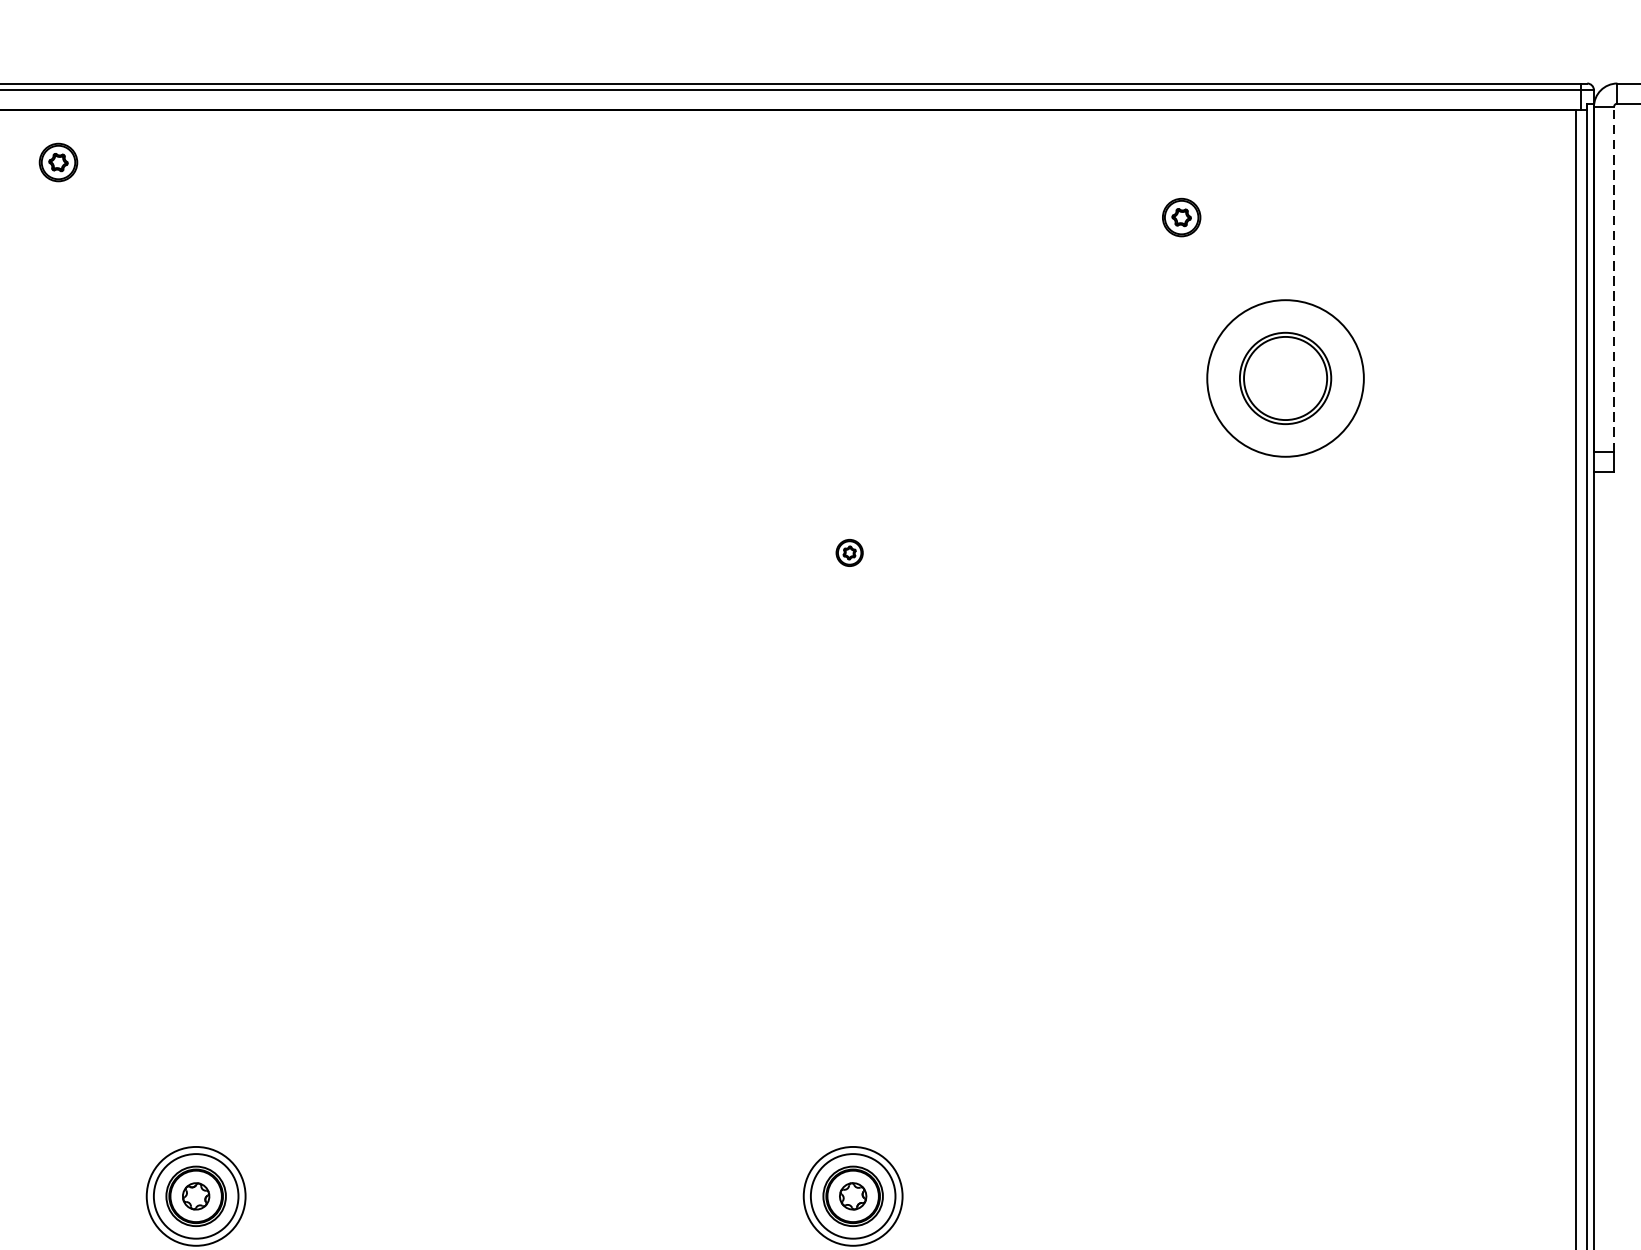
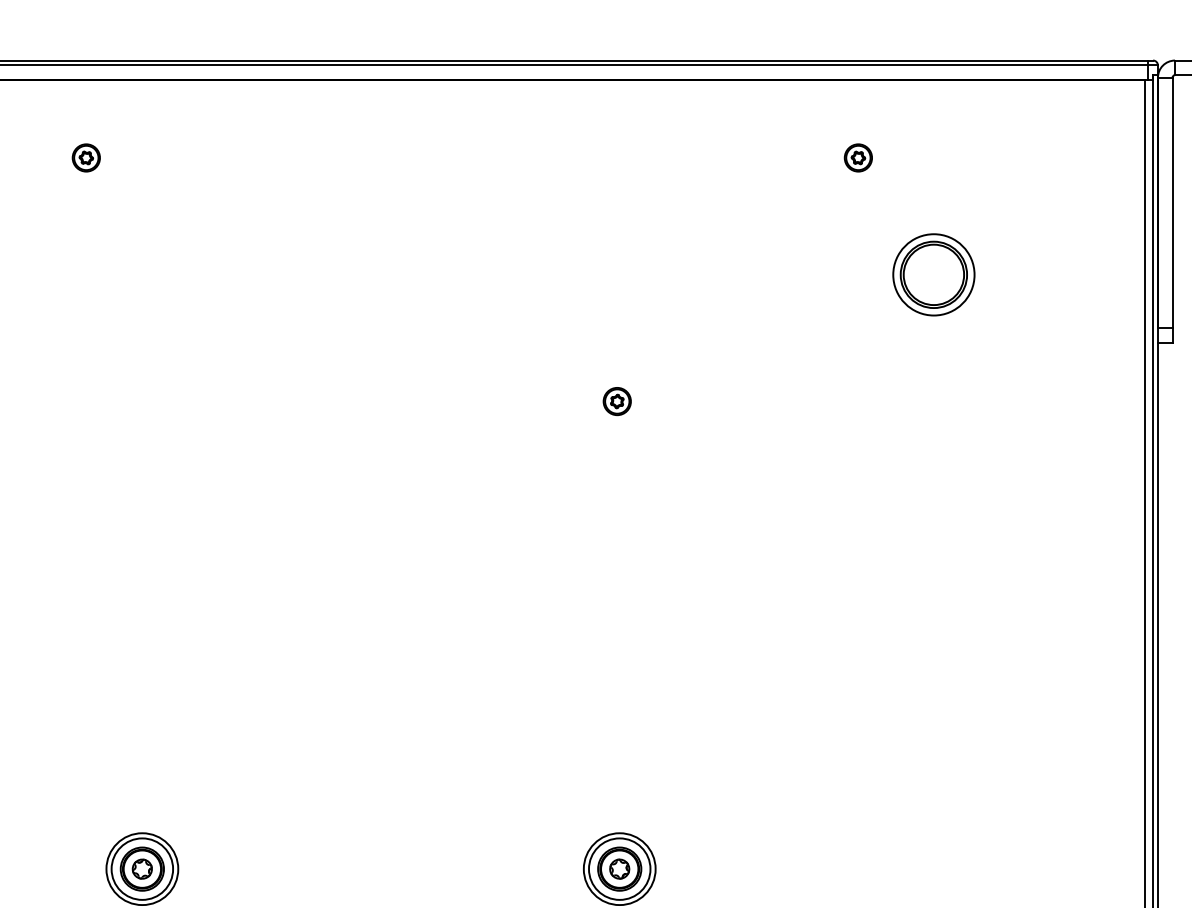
part: (57, 161) -> (85, 157), moved
line: (1613, 278) -> (1172, 202), dashed -> solid
circle: (1285, 377) -> (933, 274), size x0.71
part: (848, 552) -> (616, 401), size x1.43

